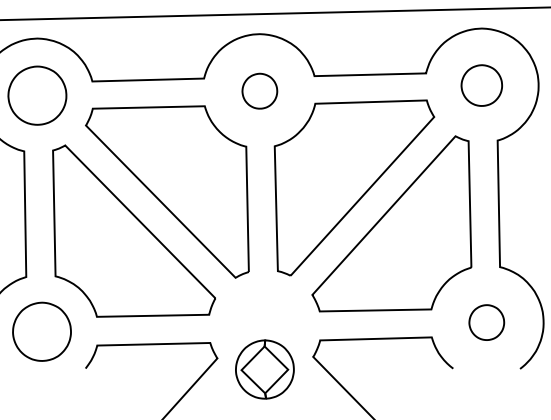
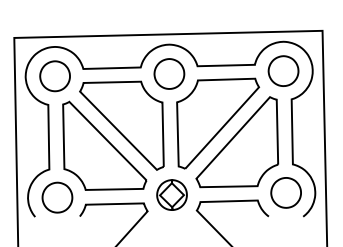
part: (481, 84) -> (283, 70), size x1.43
part: (259, 90) -> (169, 73), size x1.67
part: (485, 321) -> (285, 192), size x1.67
part: (263, 368) -> (171, 194), moved

